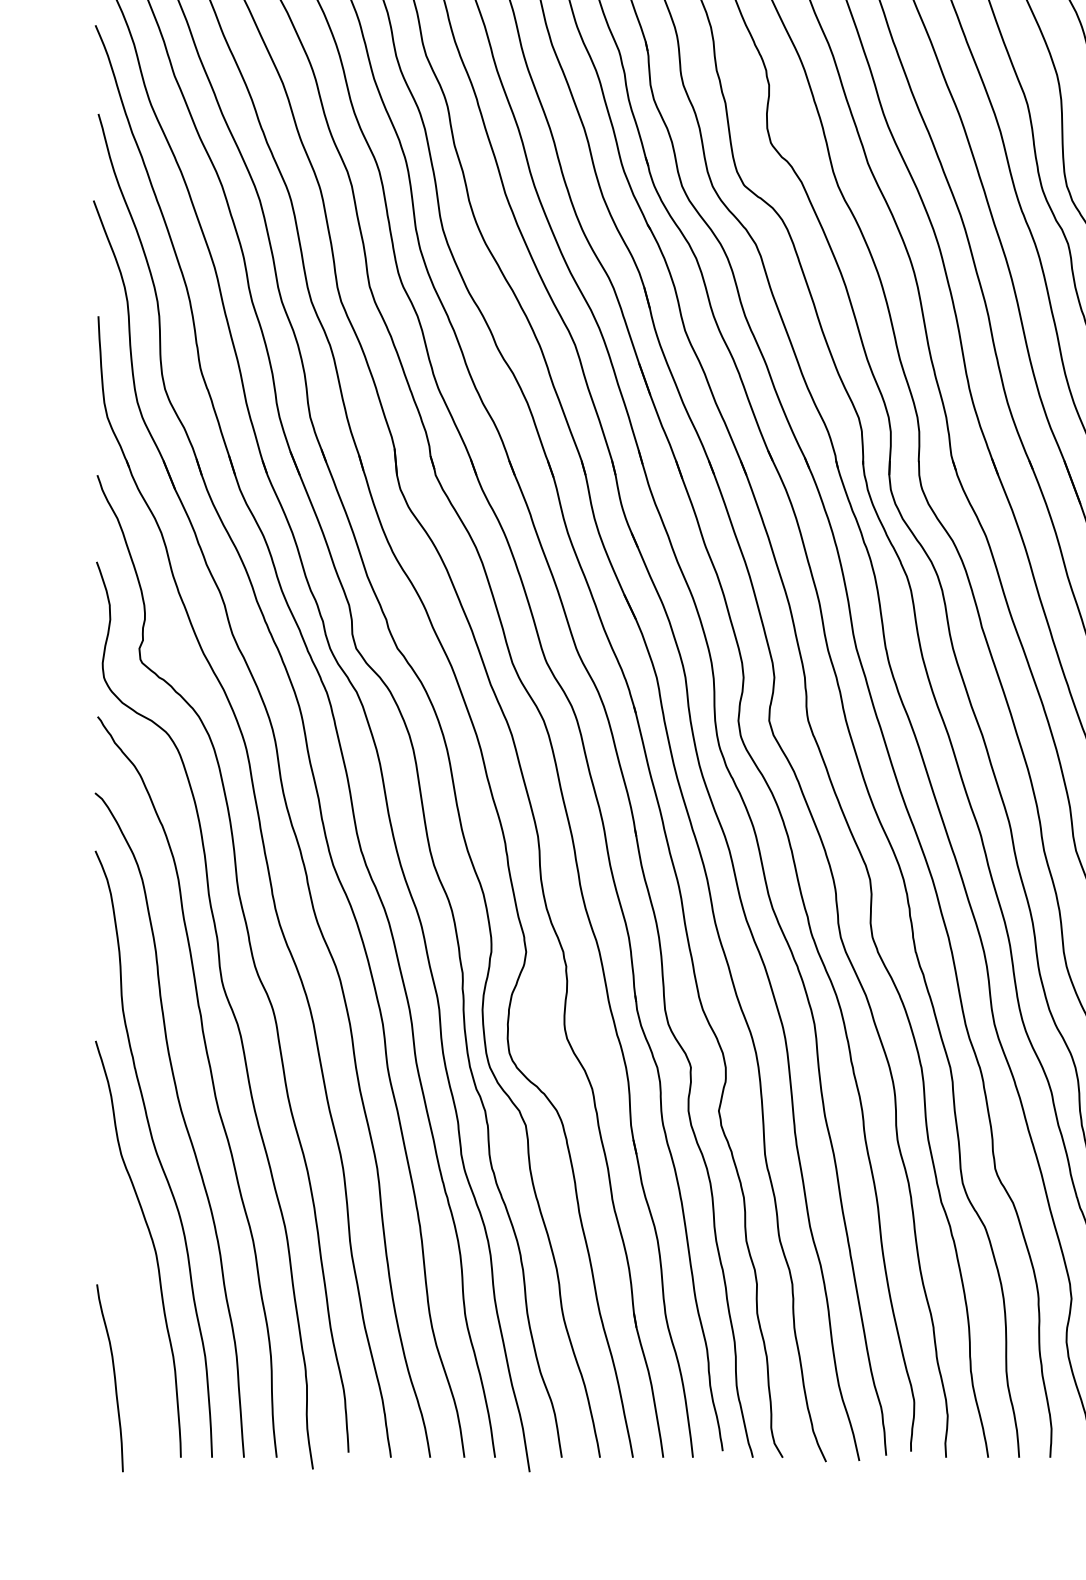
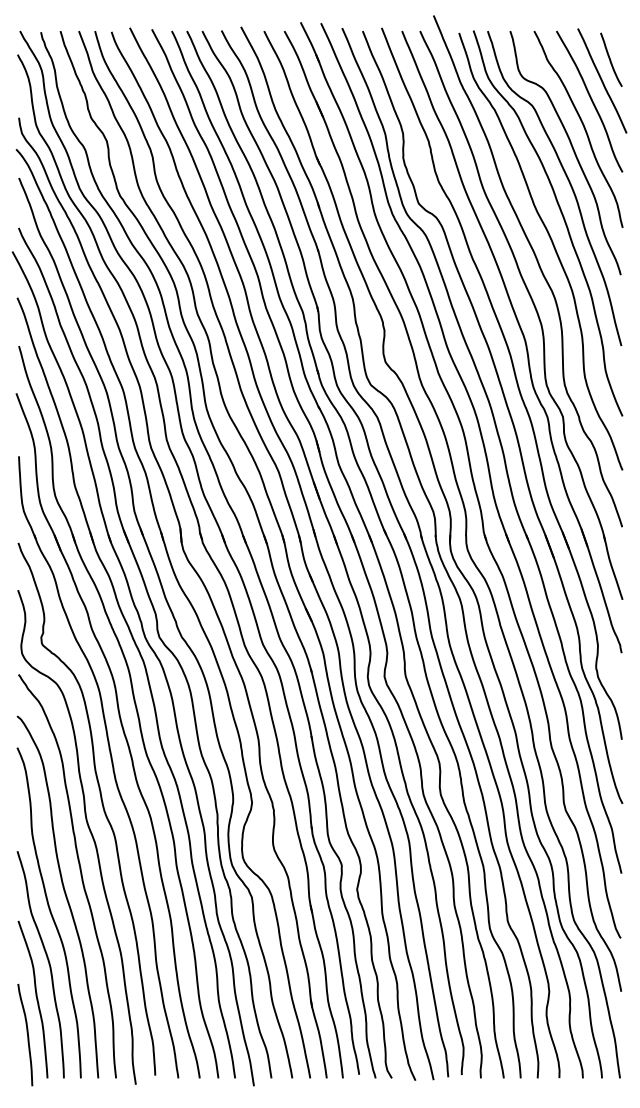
curve: (130, 1312) -> (36, 999), added

